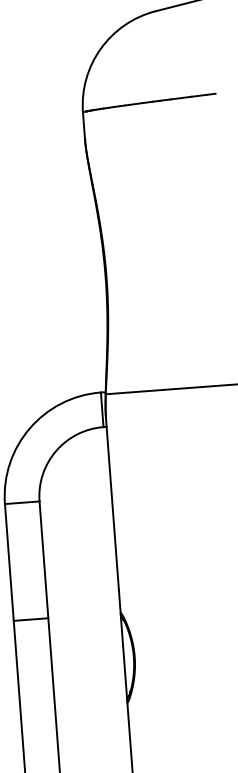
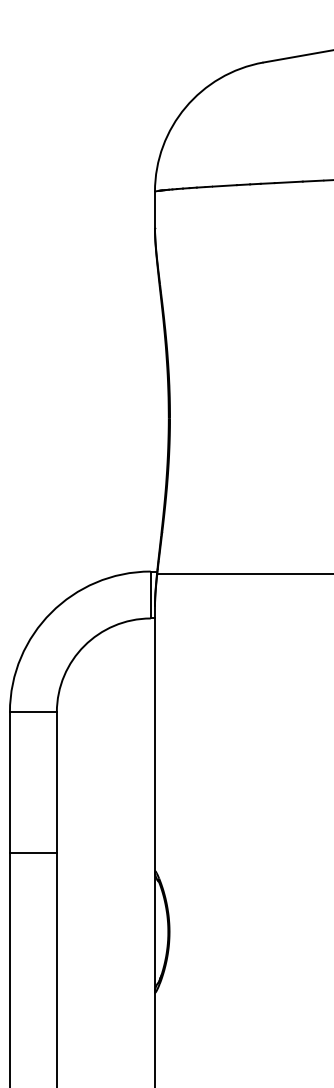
line: (30, 619) -> (32, 852), moved

